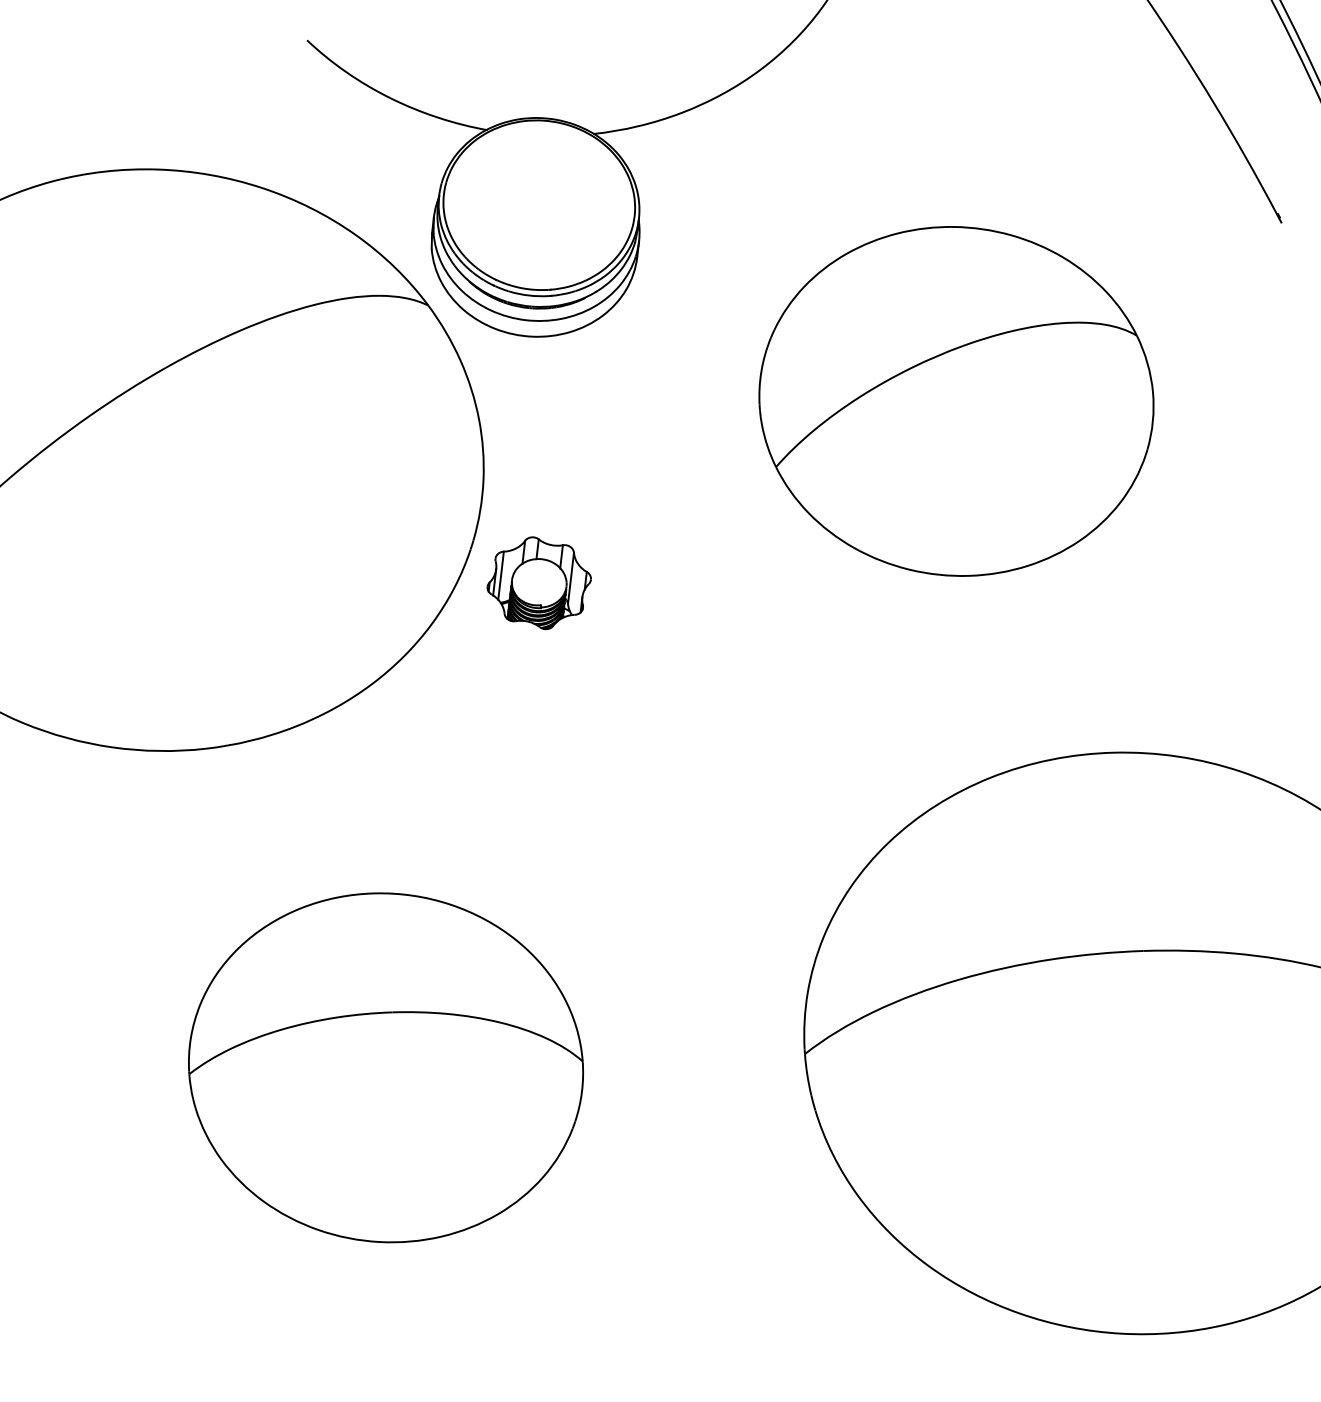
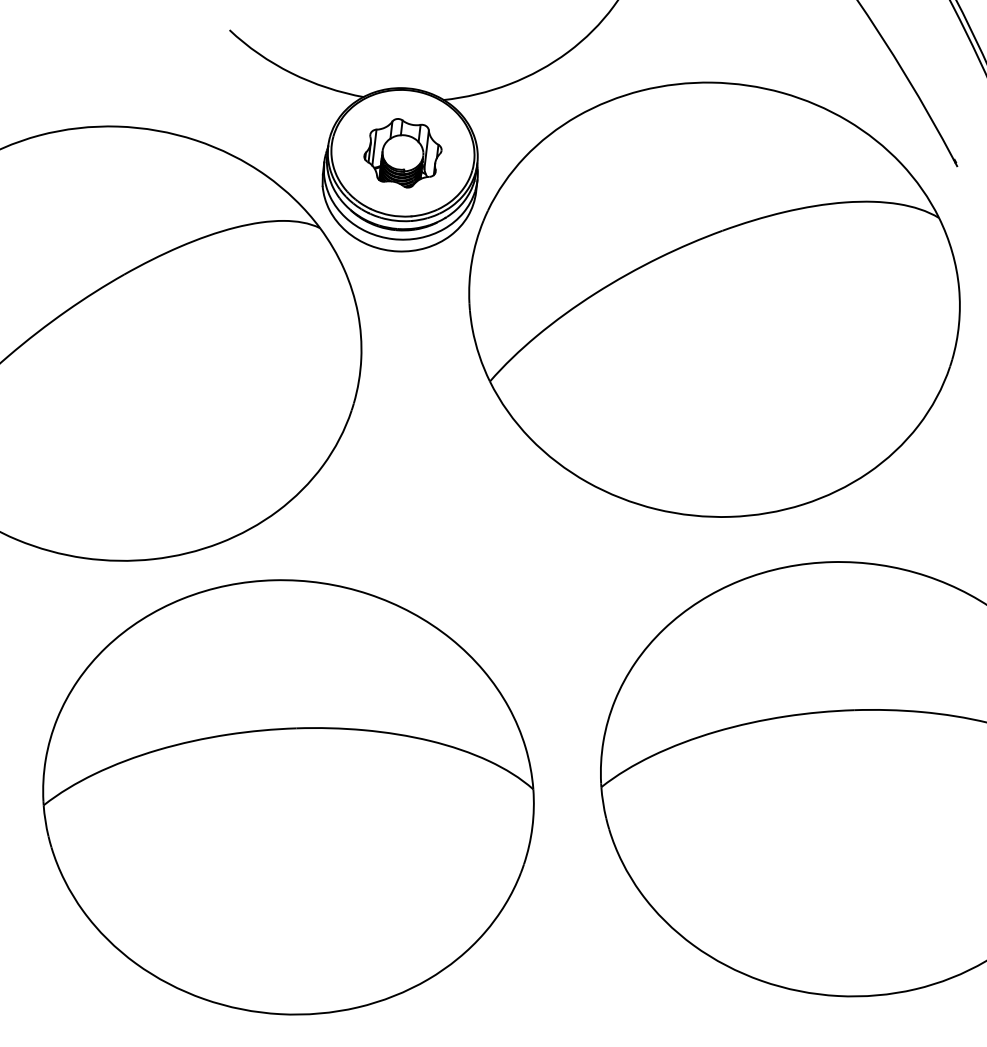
part: (956, 401) -> (714, 299), size x1.67
part: (538, 583) -> (402, 153), moved
part: (385, 1067) -> (288, 797), size x1.67

